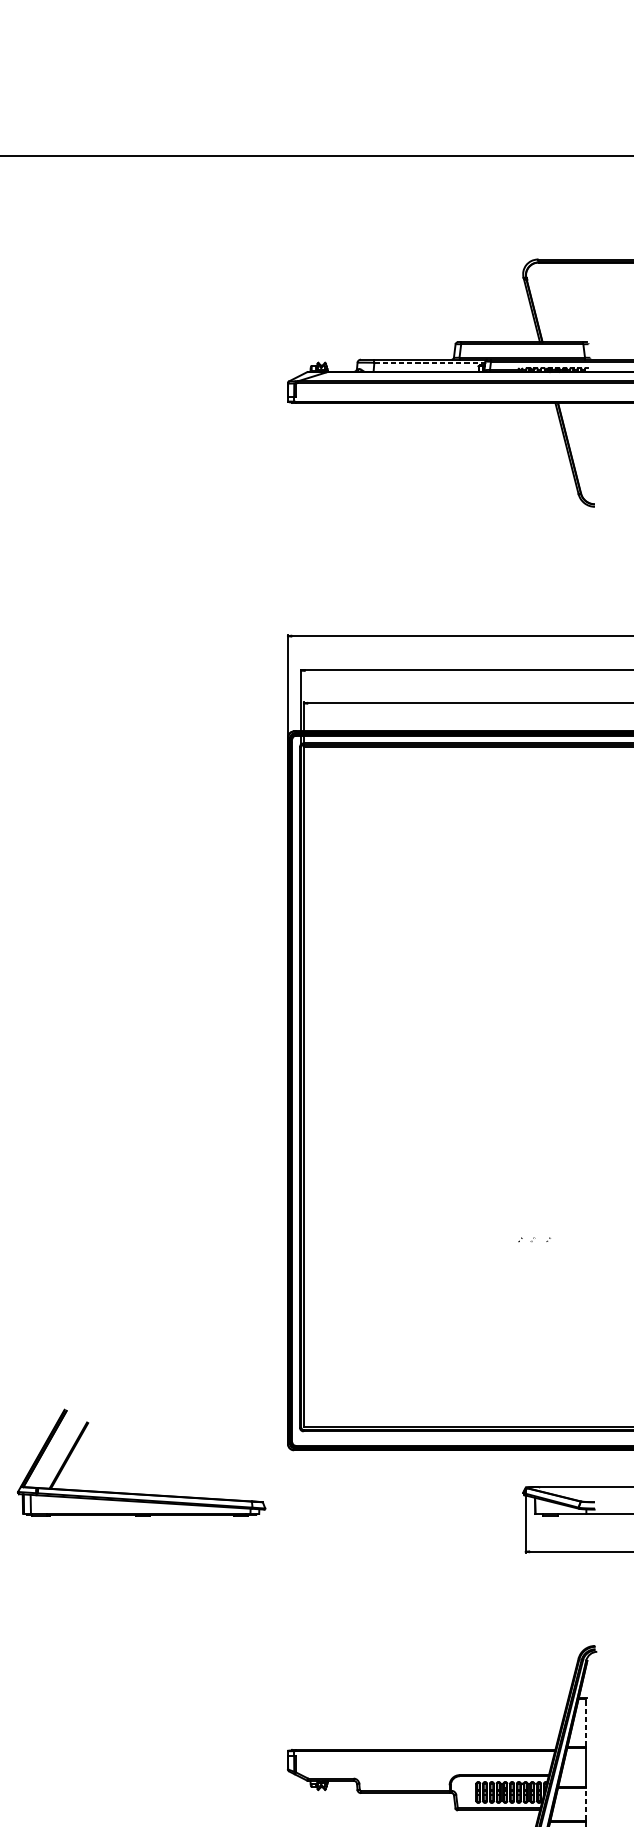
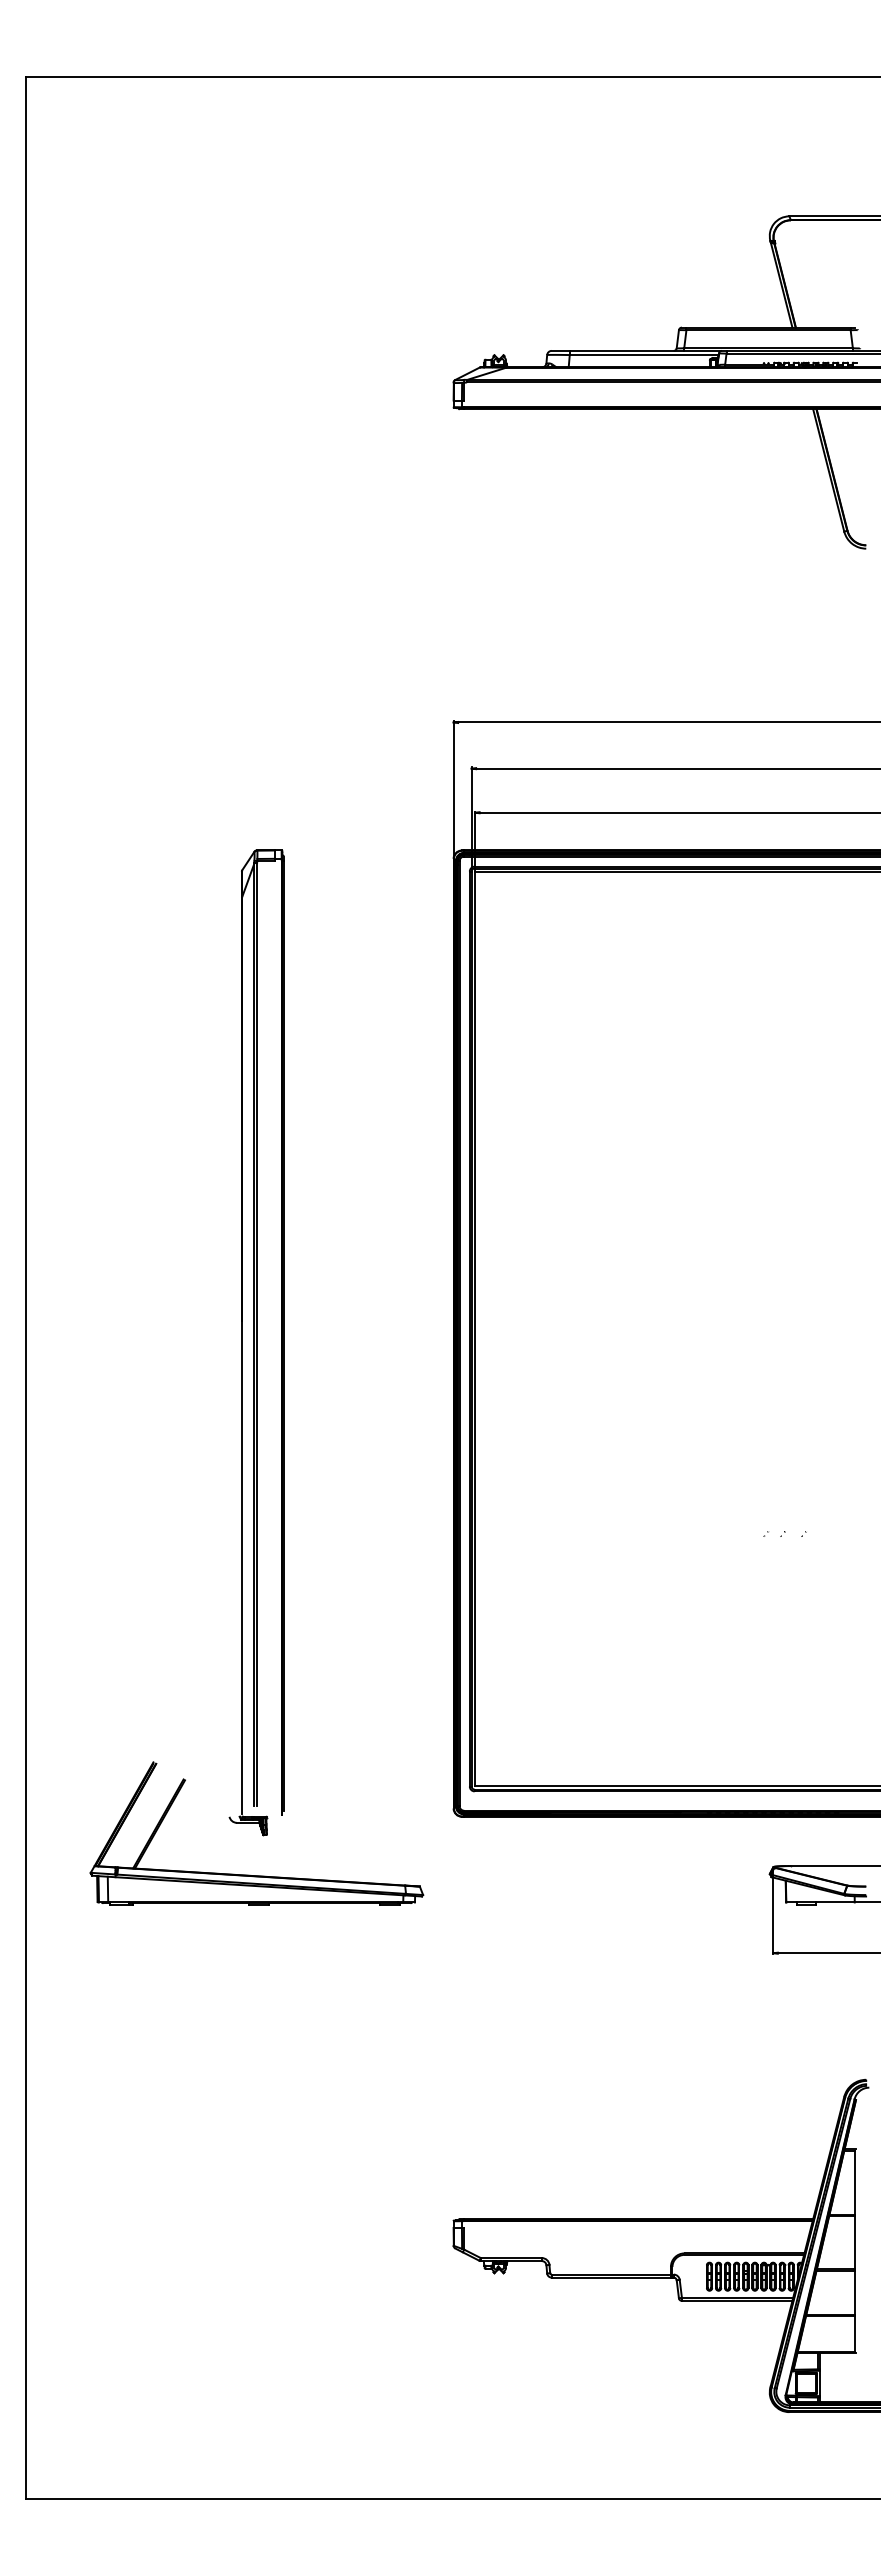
line: (429, 363) -> (644, 355), dashed -> solid
part: (141, 1097) -> (256, 1342), added
line: (586, 1722) -> (854, 2182), dashed -> solid
line: (586, 1804) -> (854, 2292), dashed -> solid

